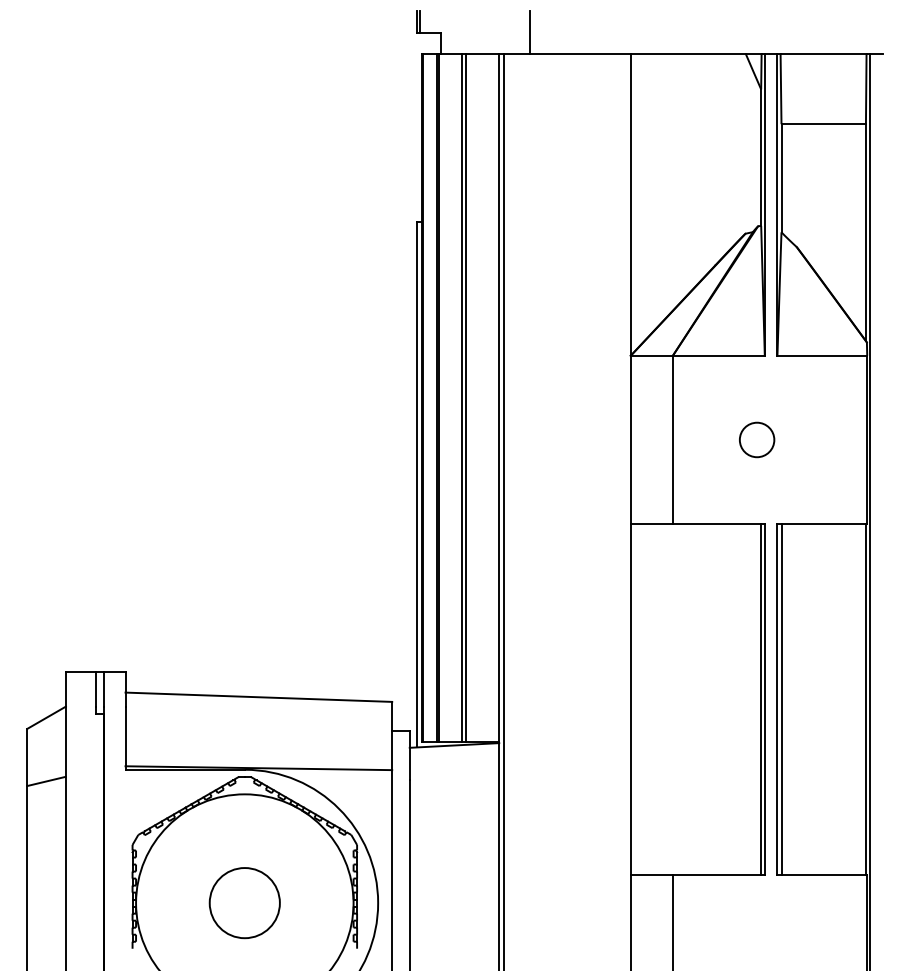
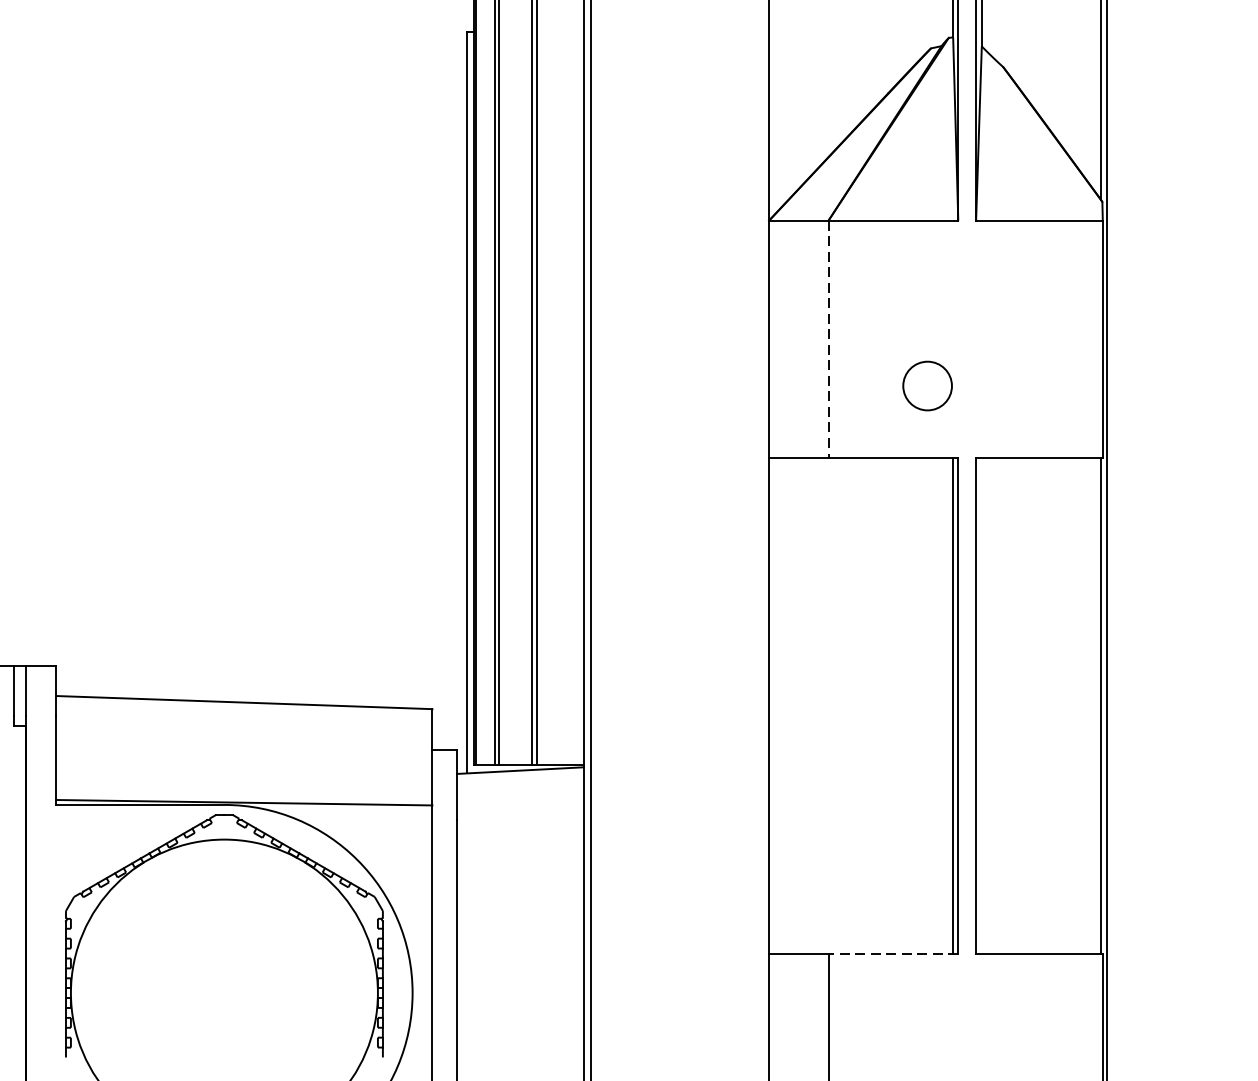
circle: (757, 439) -> (928, 385), moved
line: (672, 440) -> (828, 340), solid -> dashed
line: (781, 699) -> (981, 705), removed
line: (718, 875) -> (892, 954), solid -> dashed
circle: (244, 903) -> (223, 993), removed

